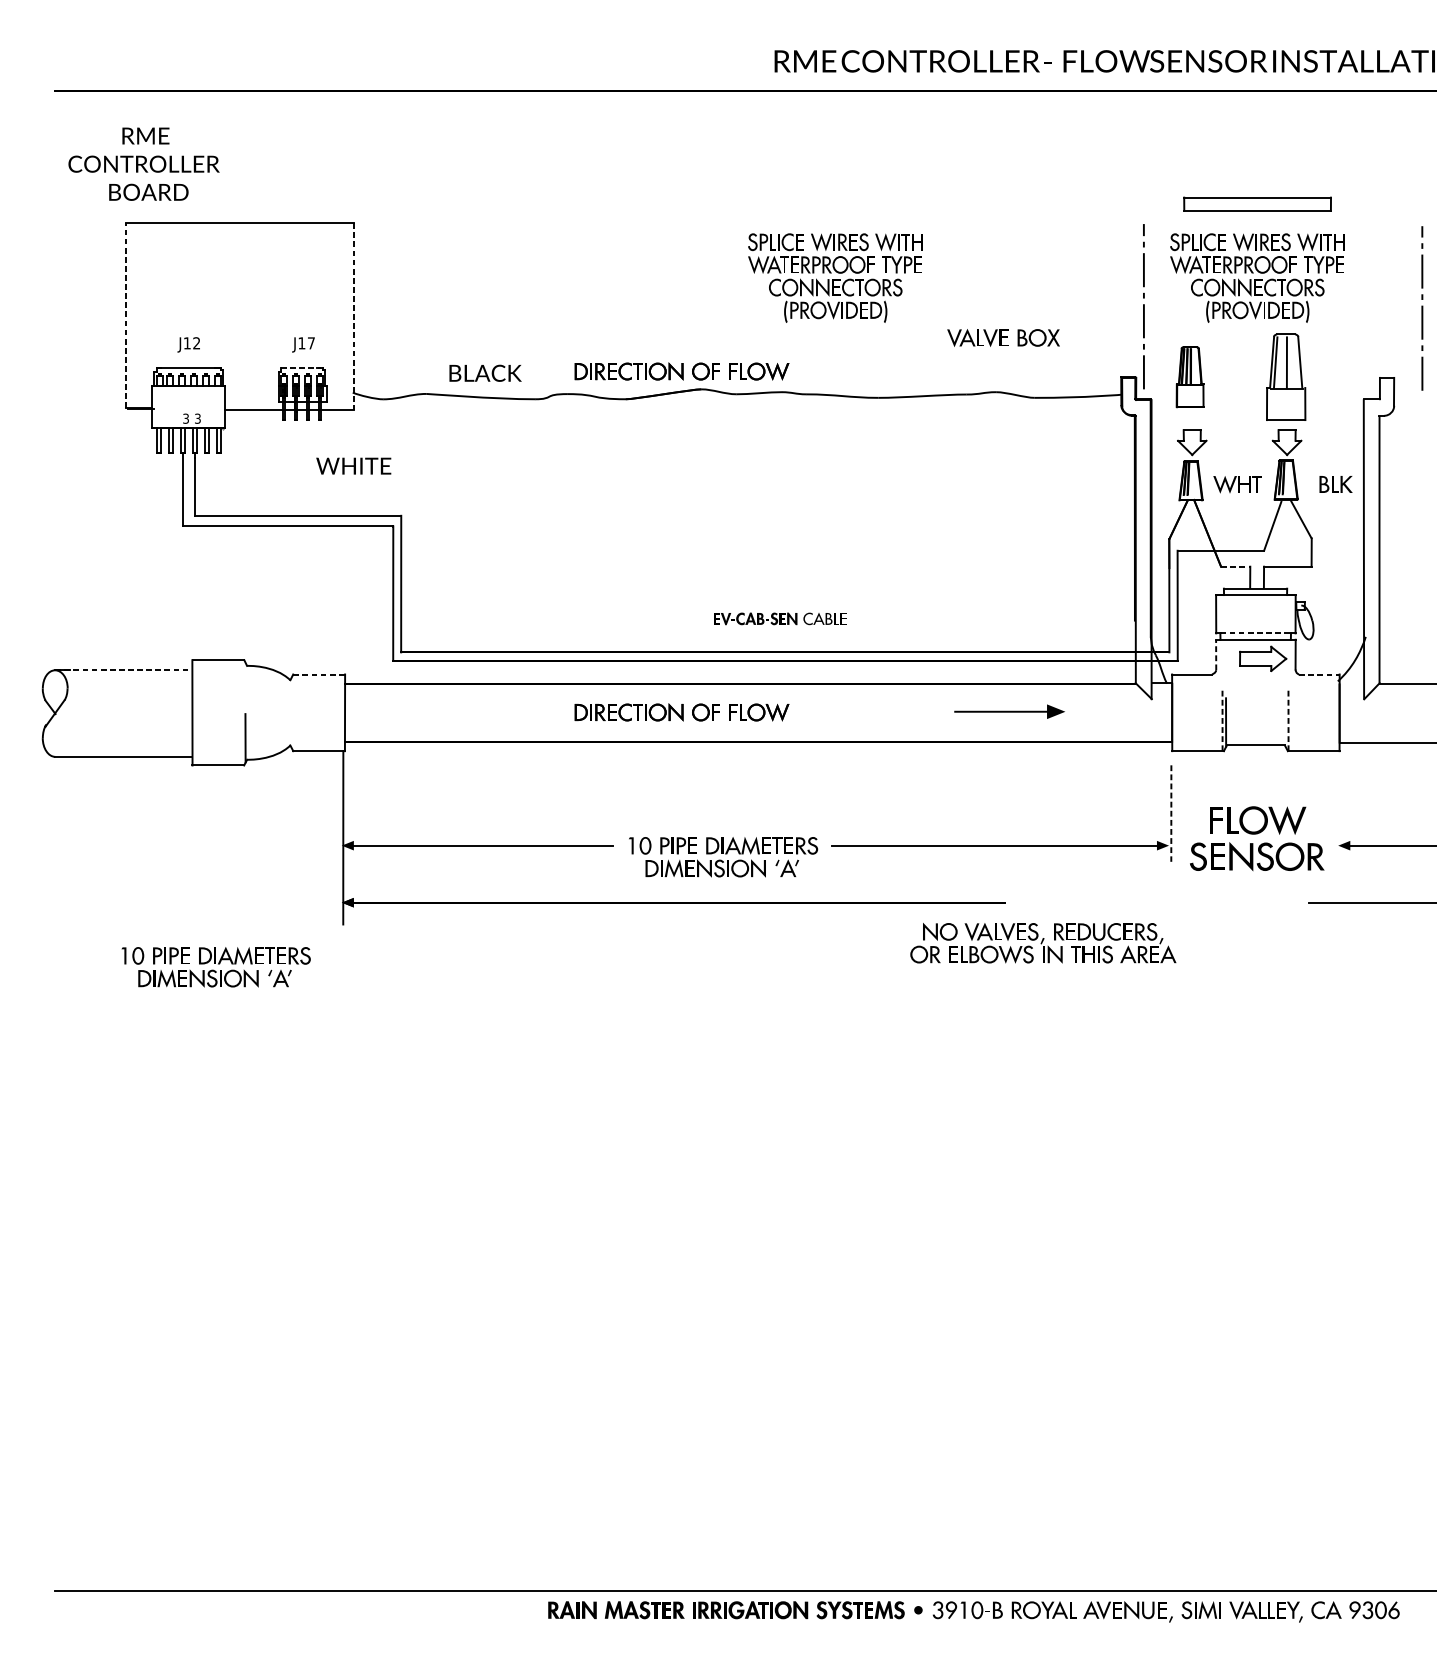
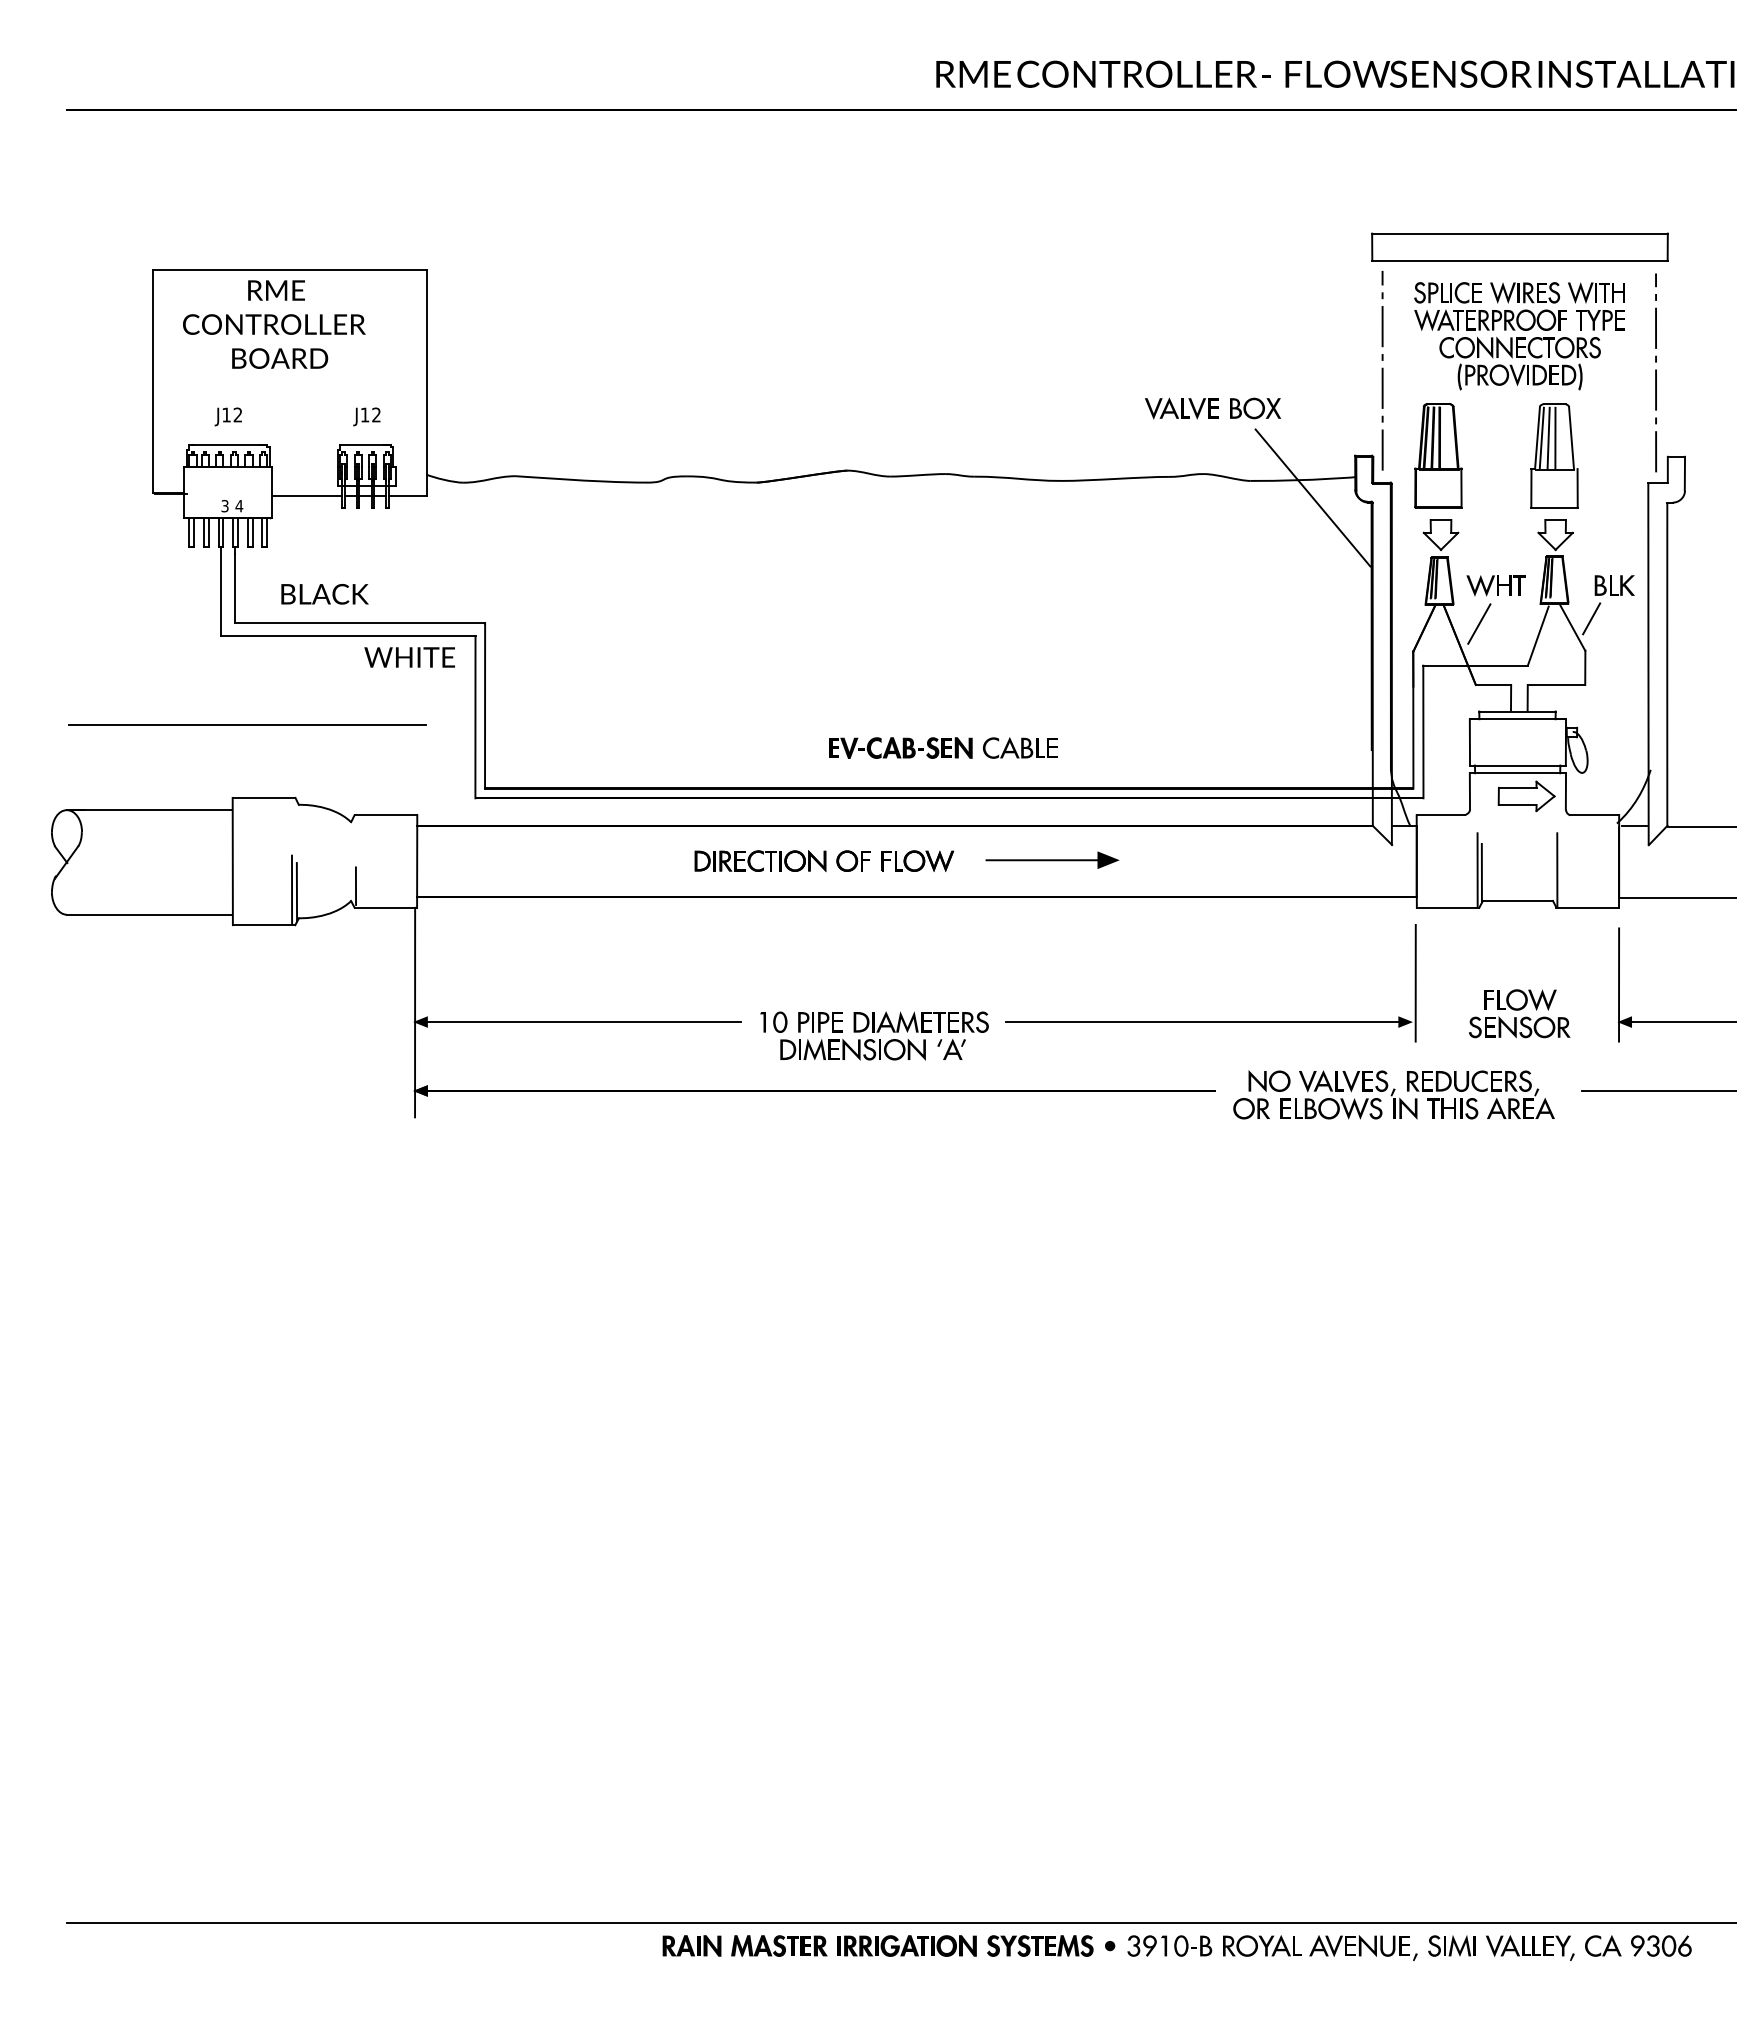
text: (144, 164) -> (274, 324), moved
part: (1257, 203) -> (1519, 246), size x1.67
part: (835, 278) -> (1009, 336), removed
line: (1421, 308) -> (1655, 372), moved
line: (126, 315) -> (152, 381), dashed -> solid
line: (353, 316) -> (427, 382), dashed -> solid
text: (311, 342) -> (376, 414), J17 -> J12
line: (1281, 362) -> (1548, 438), added
line: (301, 367) -> (364, 444), dashed -> solid
part: (682, 371) -> (824, 449), removed
text: (485, 373) -> (324, 594), moved
part: (1190, 376) -> (1438, 455), size x1.43
line: (1085, 411) -> (1312, 497), added
text: (198, 419) -> (239, 506), 3 -> 4
text: (353, 466) -> (409, 657), moved
line: (1316, 511) -> (1591, 618), added
line: (1224, 515) -> (1479, 623), added
line: (1235, 566) -> (1493, 684), dashed -> solid
line: (204, 600) -> (247, 725), added
part: (780, 618) -> (943, 747), size x1.43
line: (1255, 633) -> (1517, 765), dashed -> solid
line: (1215, 654) -> (1469, 791), dashed -> solid
line: (123, 670) -> (149, 810), dashed -> solid
line: (319, 674) -> (386, 815), dashed -> solid
line: (1320, 674) -> (1595, 815), dashed -> solid
line: (1352, 682) -> (1634, 825), added
part: (1009, 711) -> (1052, 859), moved
line: (1222, 720) -> (1477, 870), dashed -> solid
line: (1288, 720) -> (1557, 870), dashed -> solid
line: (293, 732) -> (355, 885), added
line: (241, 735) -> (291, 889), added
line: (1171, 813) -> (1415, 983), dashed -> solid
line: (1339, 814) -> (1619, 984), added
part: (1257, 838) -> (1519, 1013), size x0.62
part: (1042, 942) -> (1393, 1094), moved
part: (216, 966) -> (261, 1168), removed

